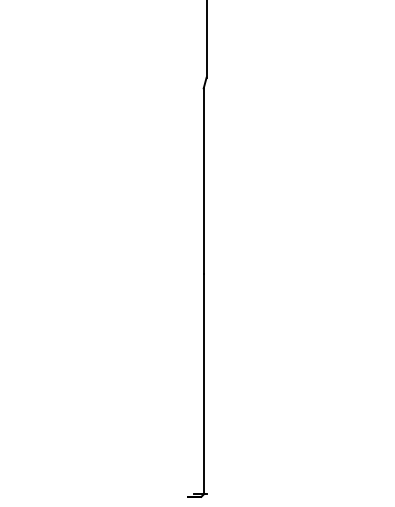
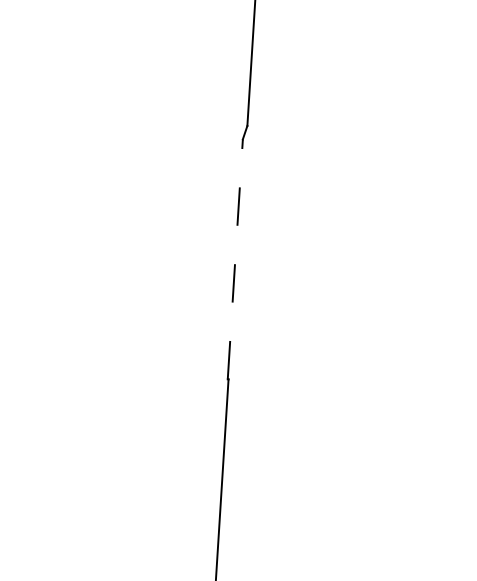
line: (203, 181) -> (235, 259), solid -> dashed

